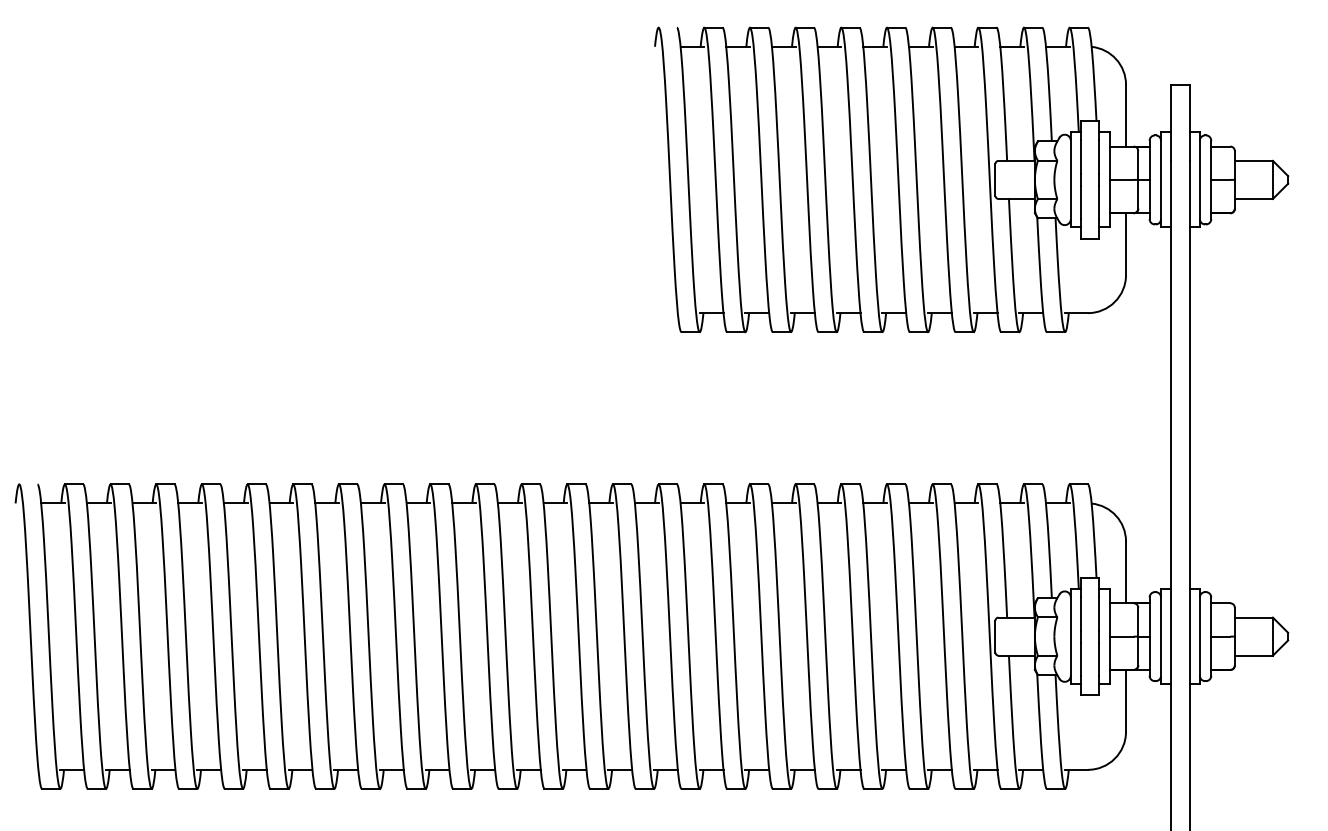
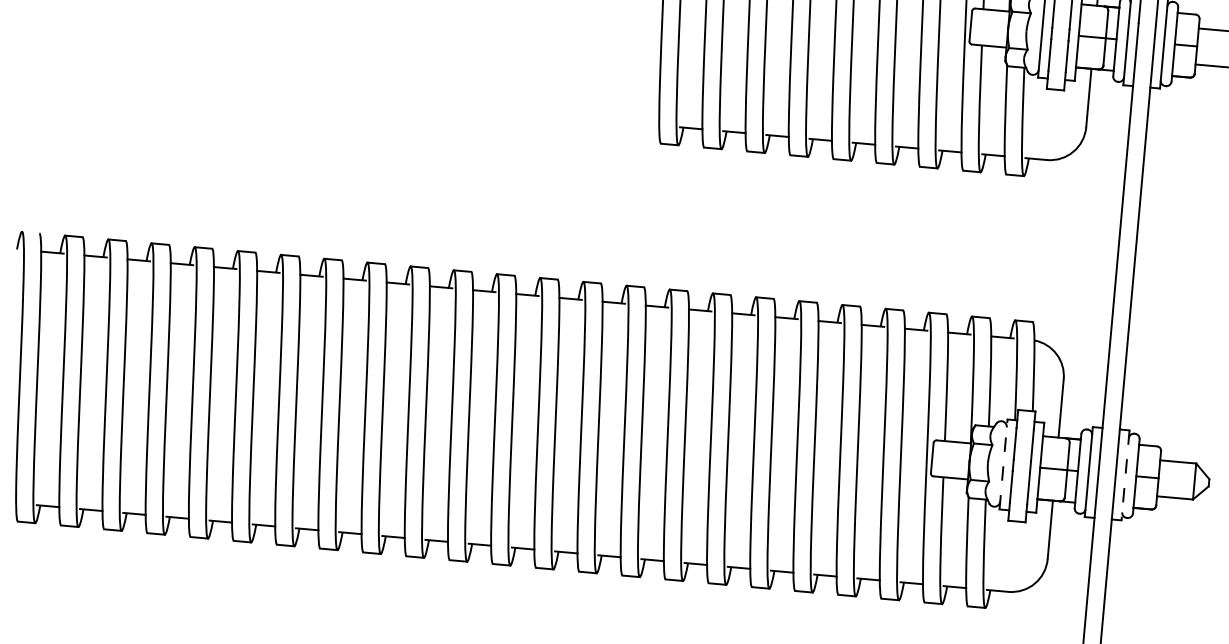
line: (1070, 636) -> (1003, 464), solid -> dashed
line: (1199, 636) -> (1125, 475), solid -> dashed

